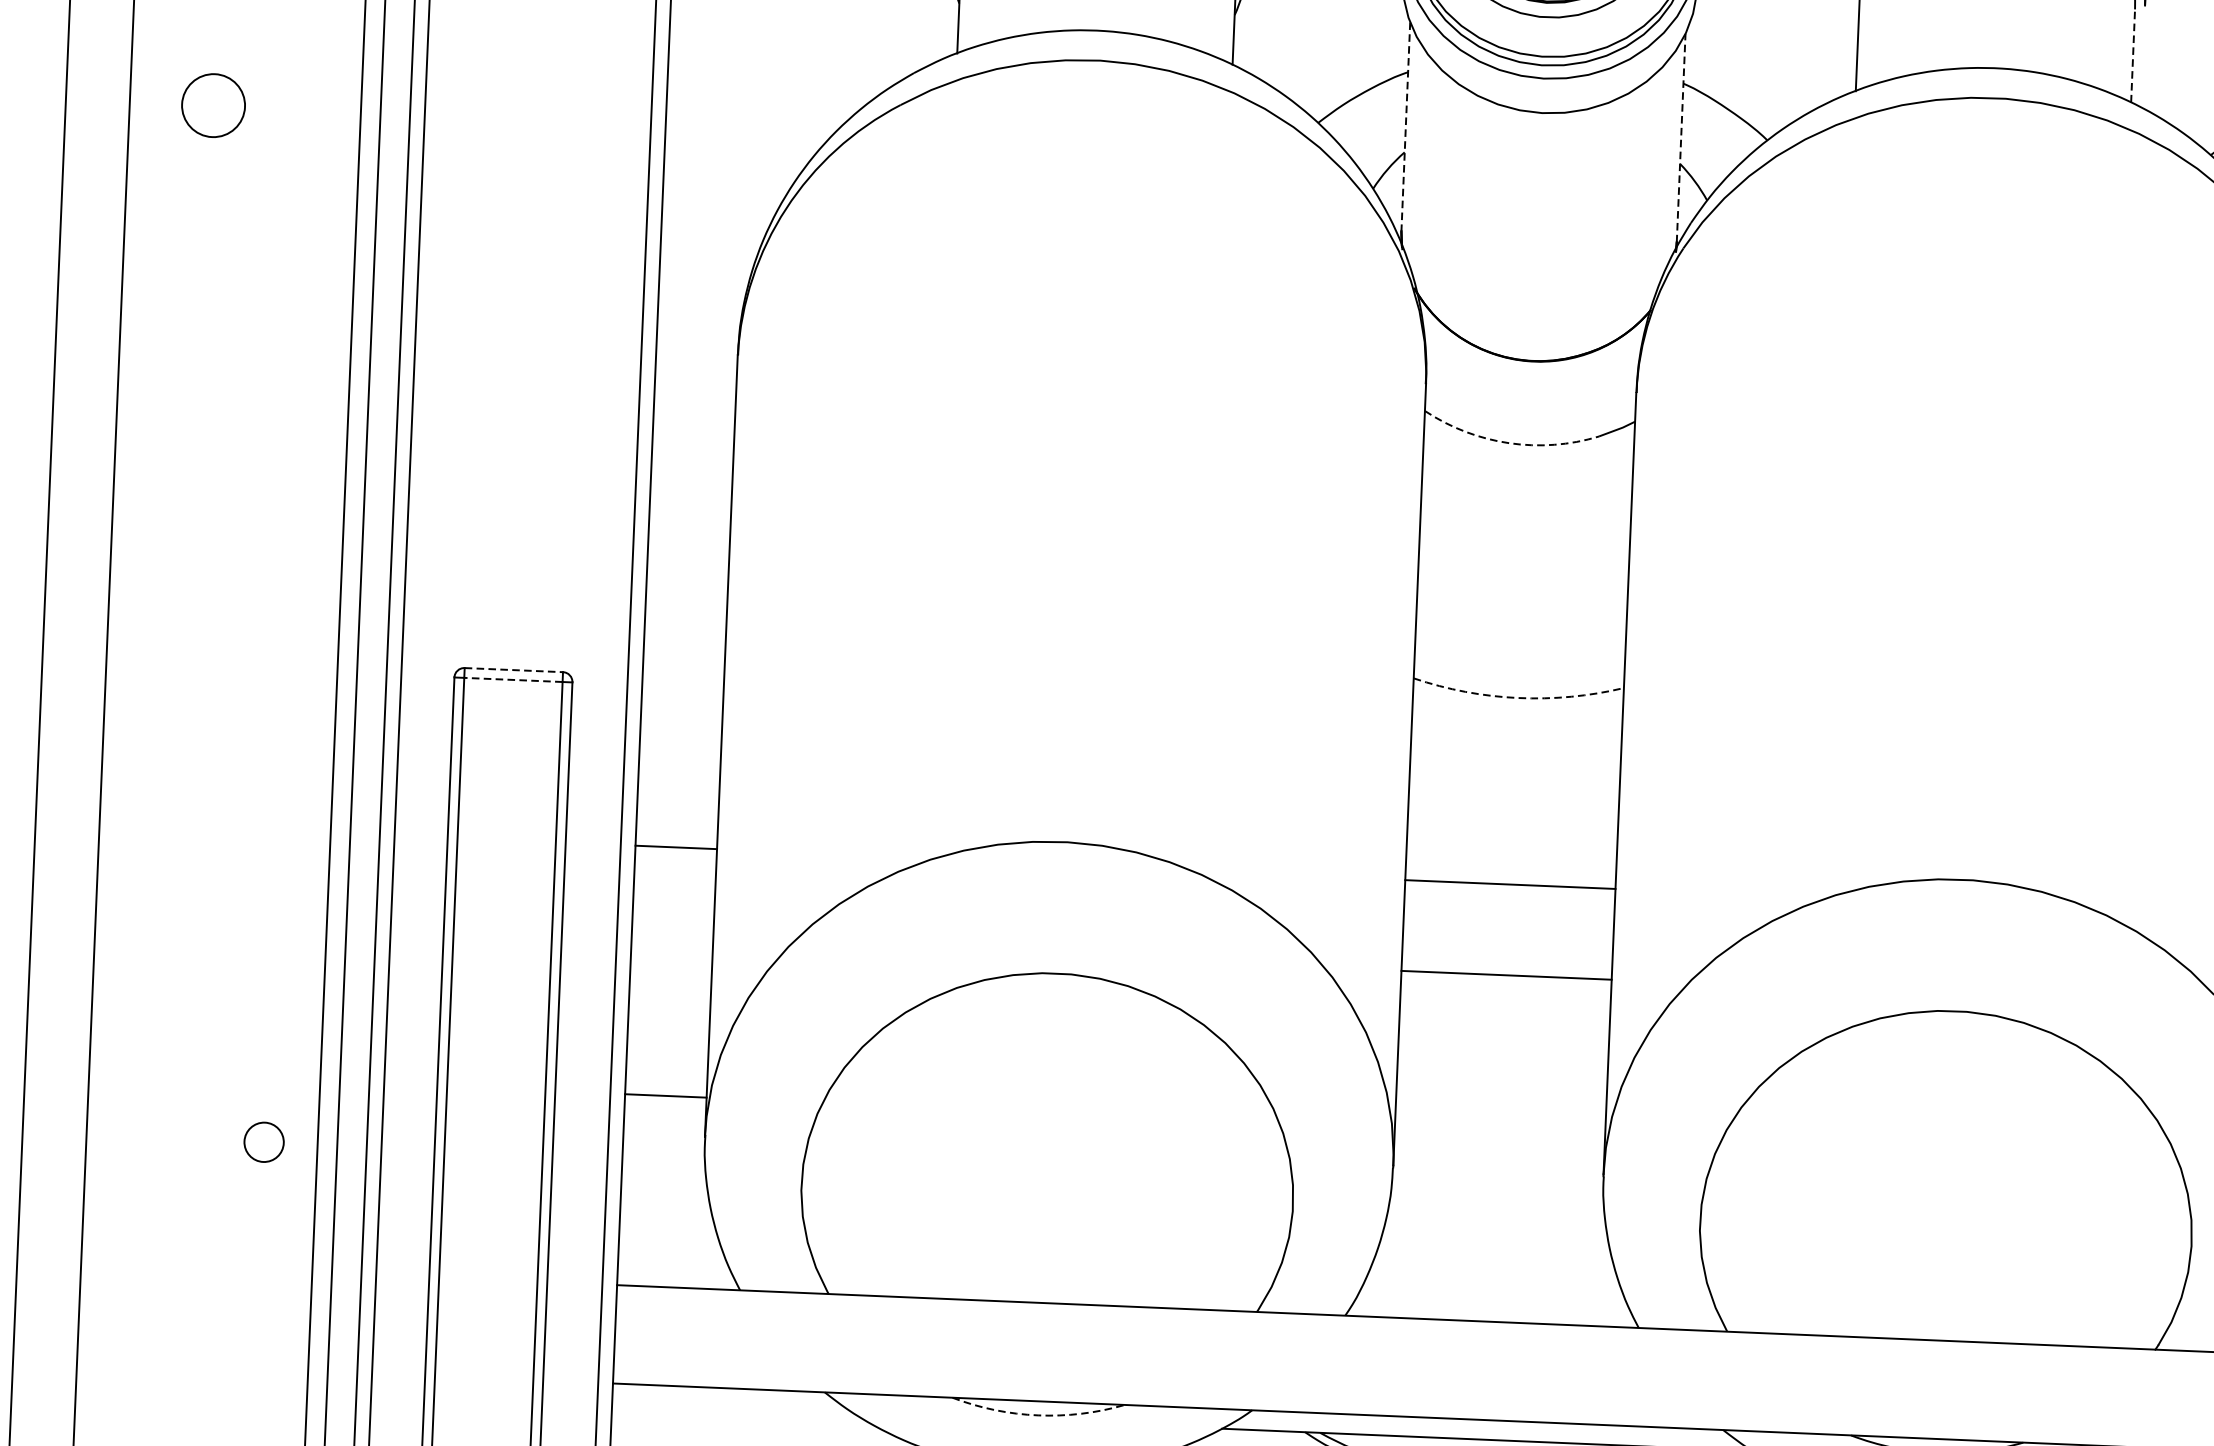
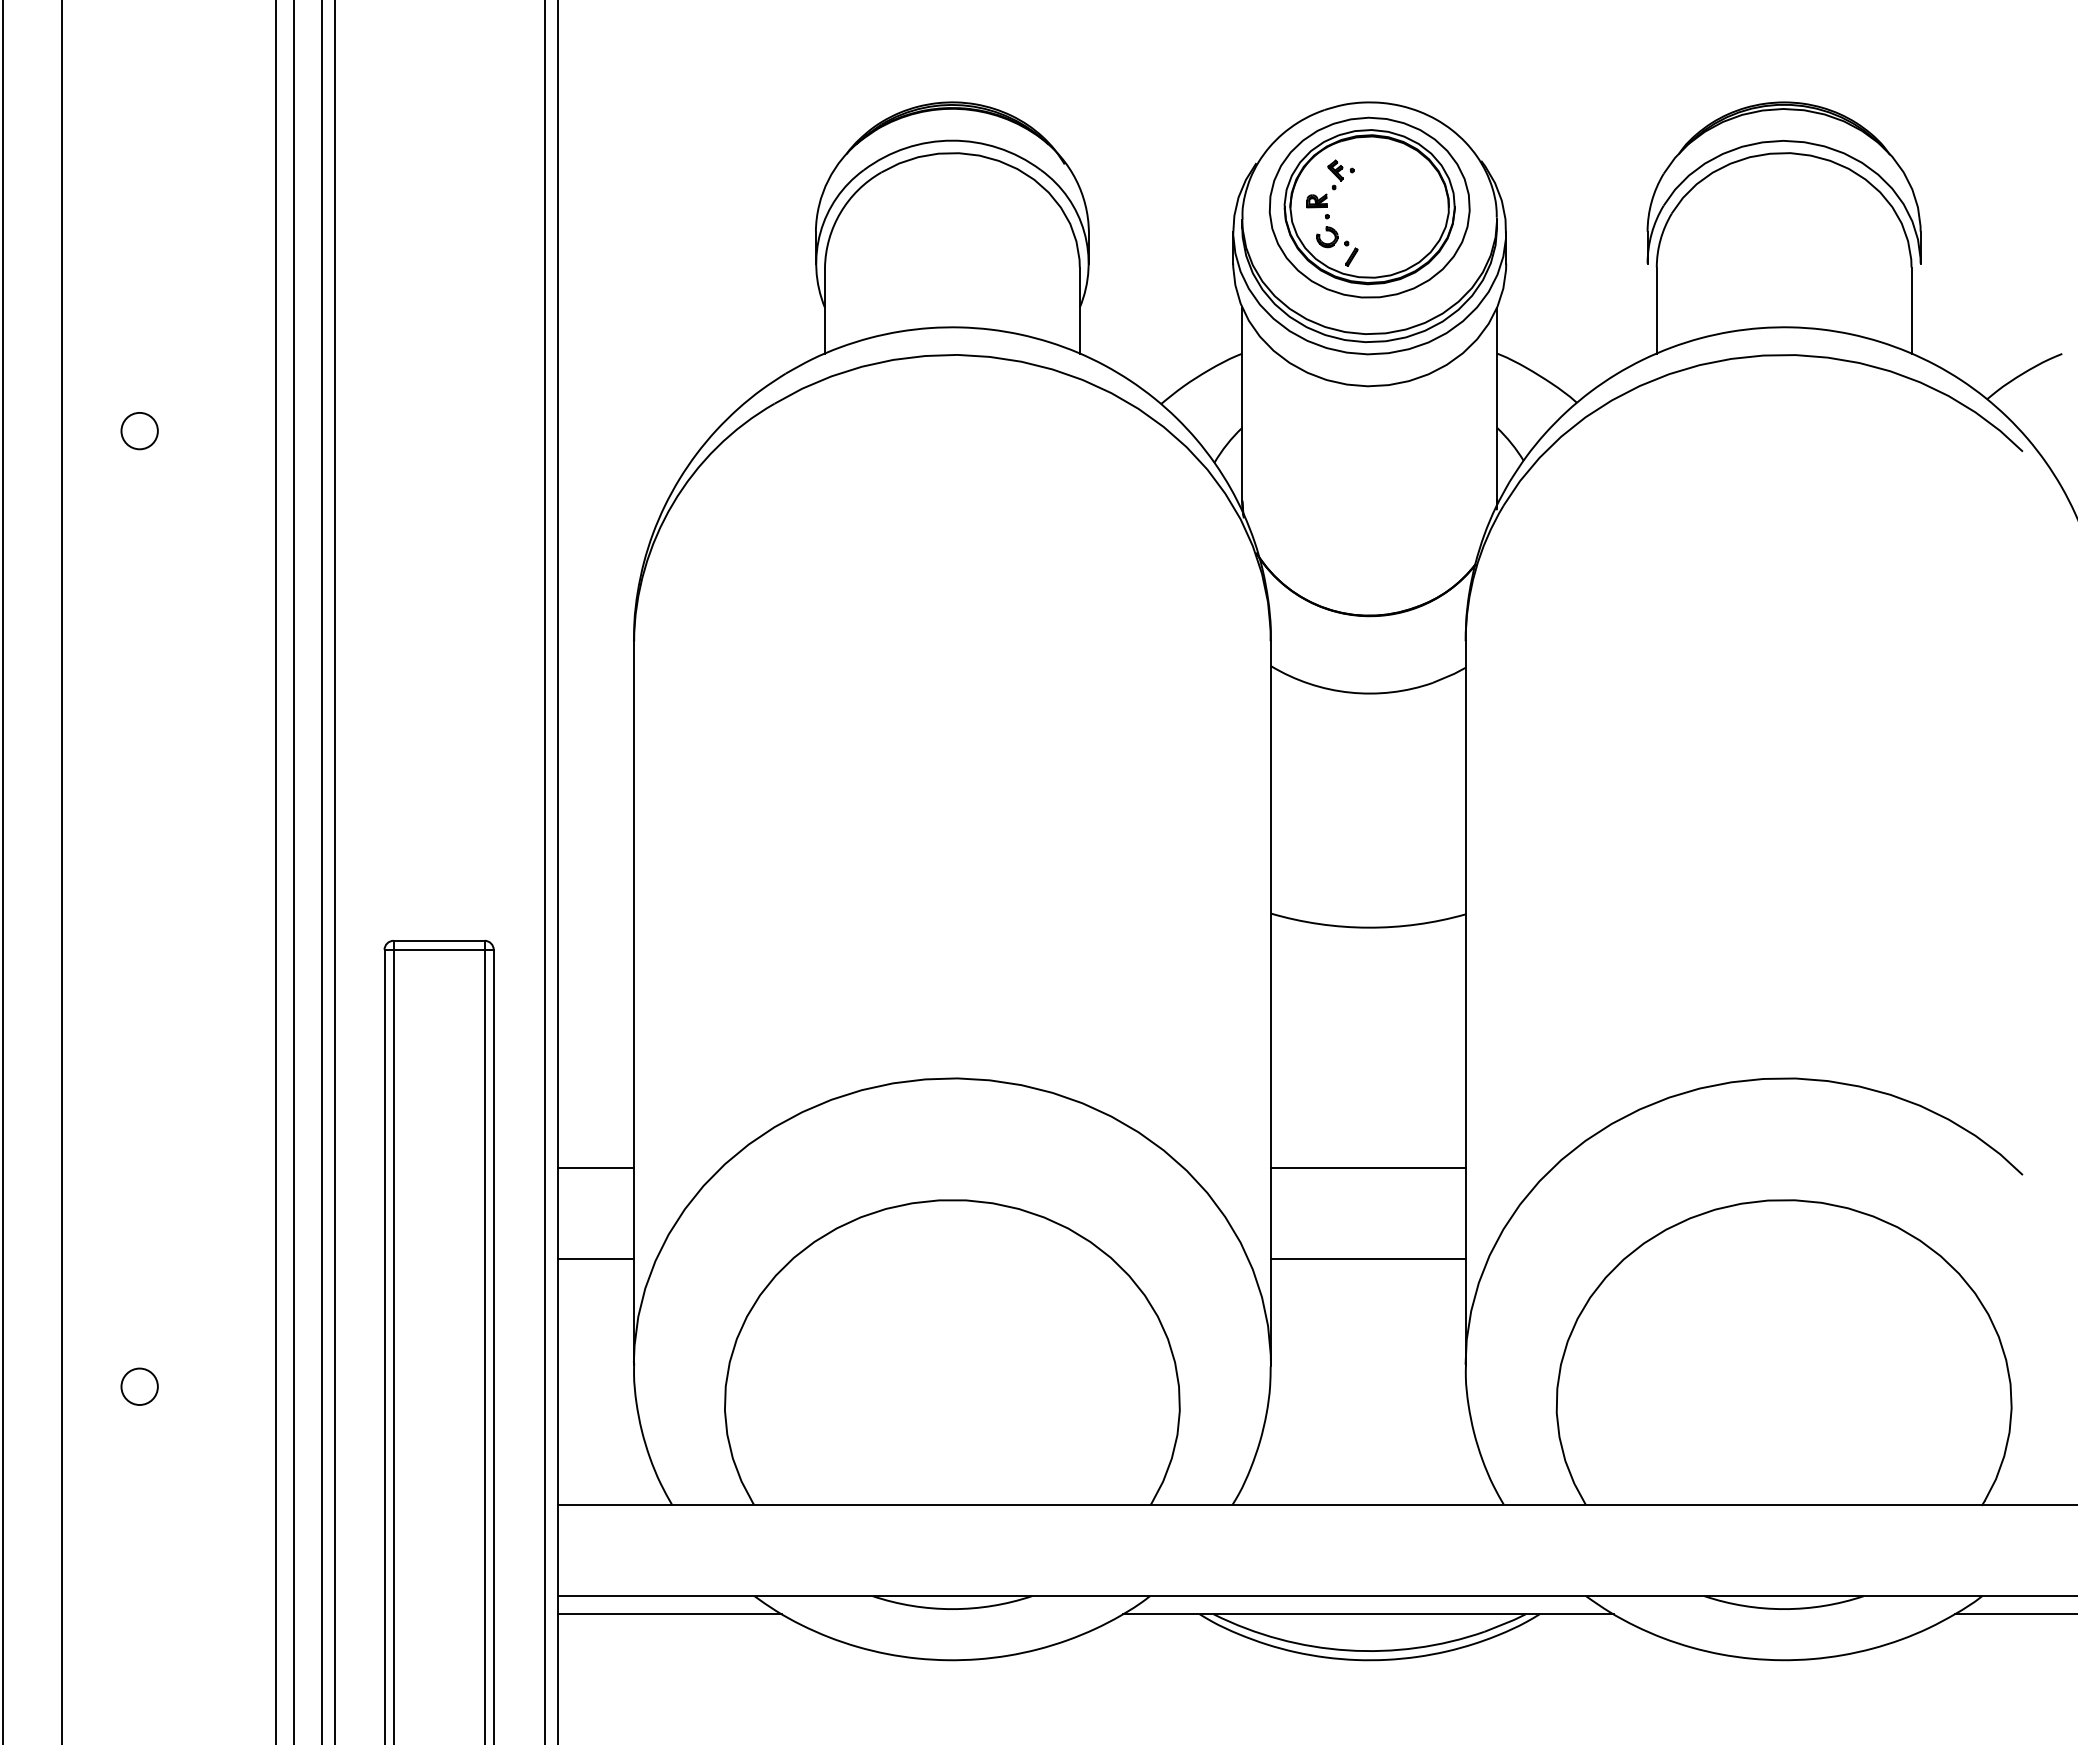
line: (2133, 55) -> (1911, 310), dashed -> solid
circle: (213, 106) -> (139, 431), size x0.62
line: (1406, 127) -> (1242, 404), dashed -> solid
line: (1681, 137) -> (1497, 403), dashed -> solid
arc: (1509, 443) -> (1350, 692), dashed -> solid
line: (514, 669) -> (439, 940), dashed -> solid
line: (513, 679) -> (439, 949), dashed -> solid
arc: (1518, 697) -> (1368, 927), dashed -> solid
line: (675, 847) -> (595, 1168), moved
line: (1509, 884) -> (1367, 1168), moved
line: (1505, 975) -> (1367, 1259), moved
line: (665, 1096) -> (595, 1259), moved
circle: (263, 1142) -> (139, 1386), moved
line: (733, 1408) -> (670, 1614), added
arc: (1038, 1415) -> (952, 1609), dashed -> solid

